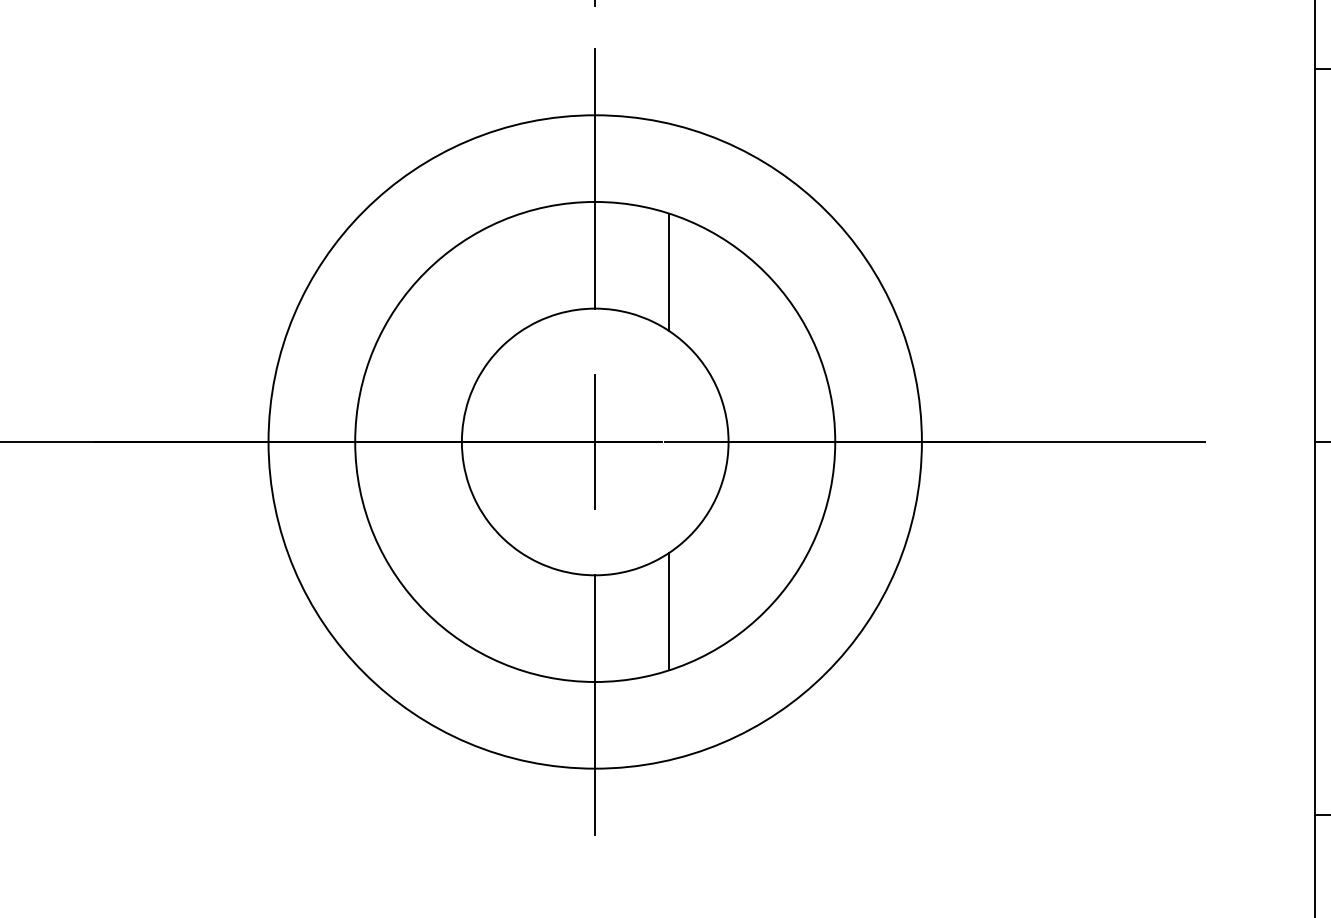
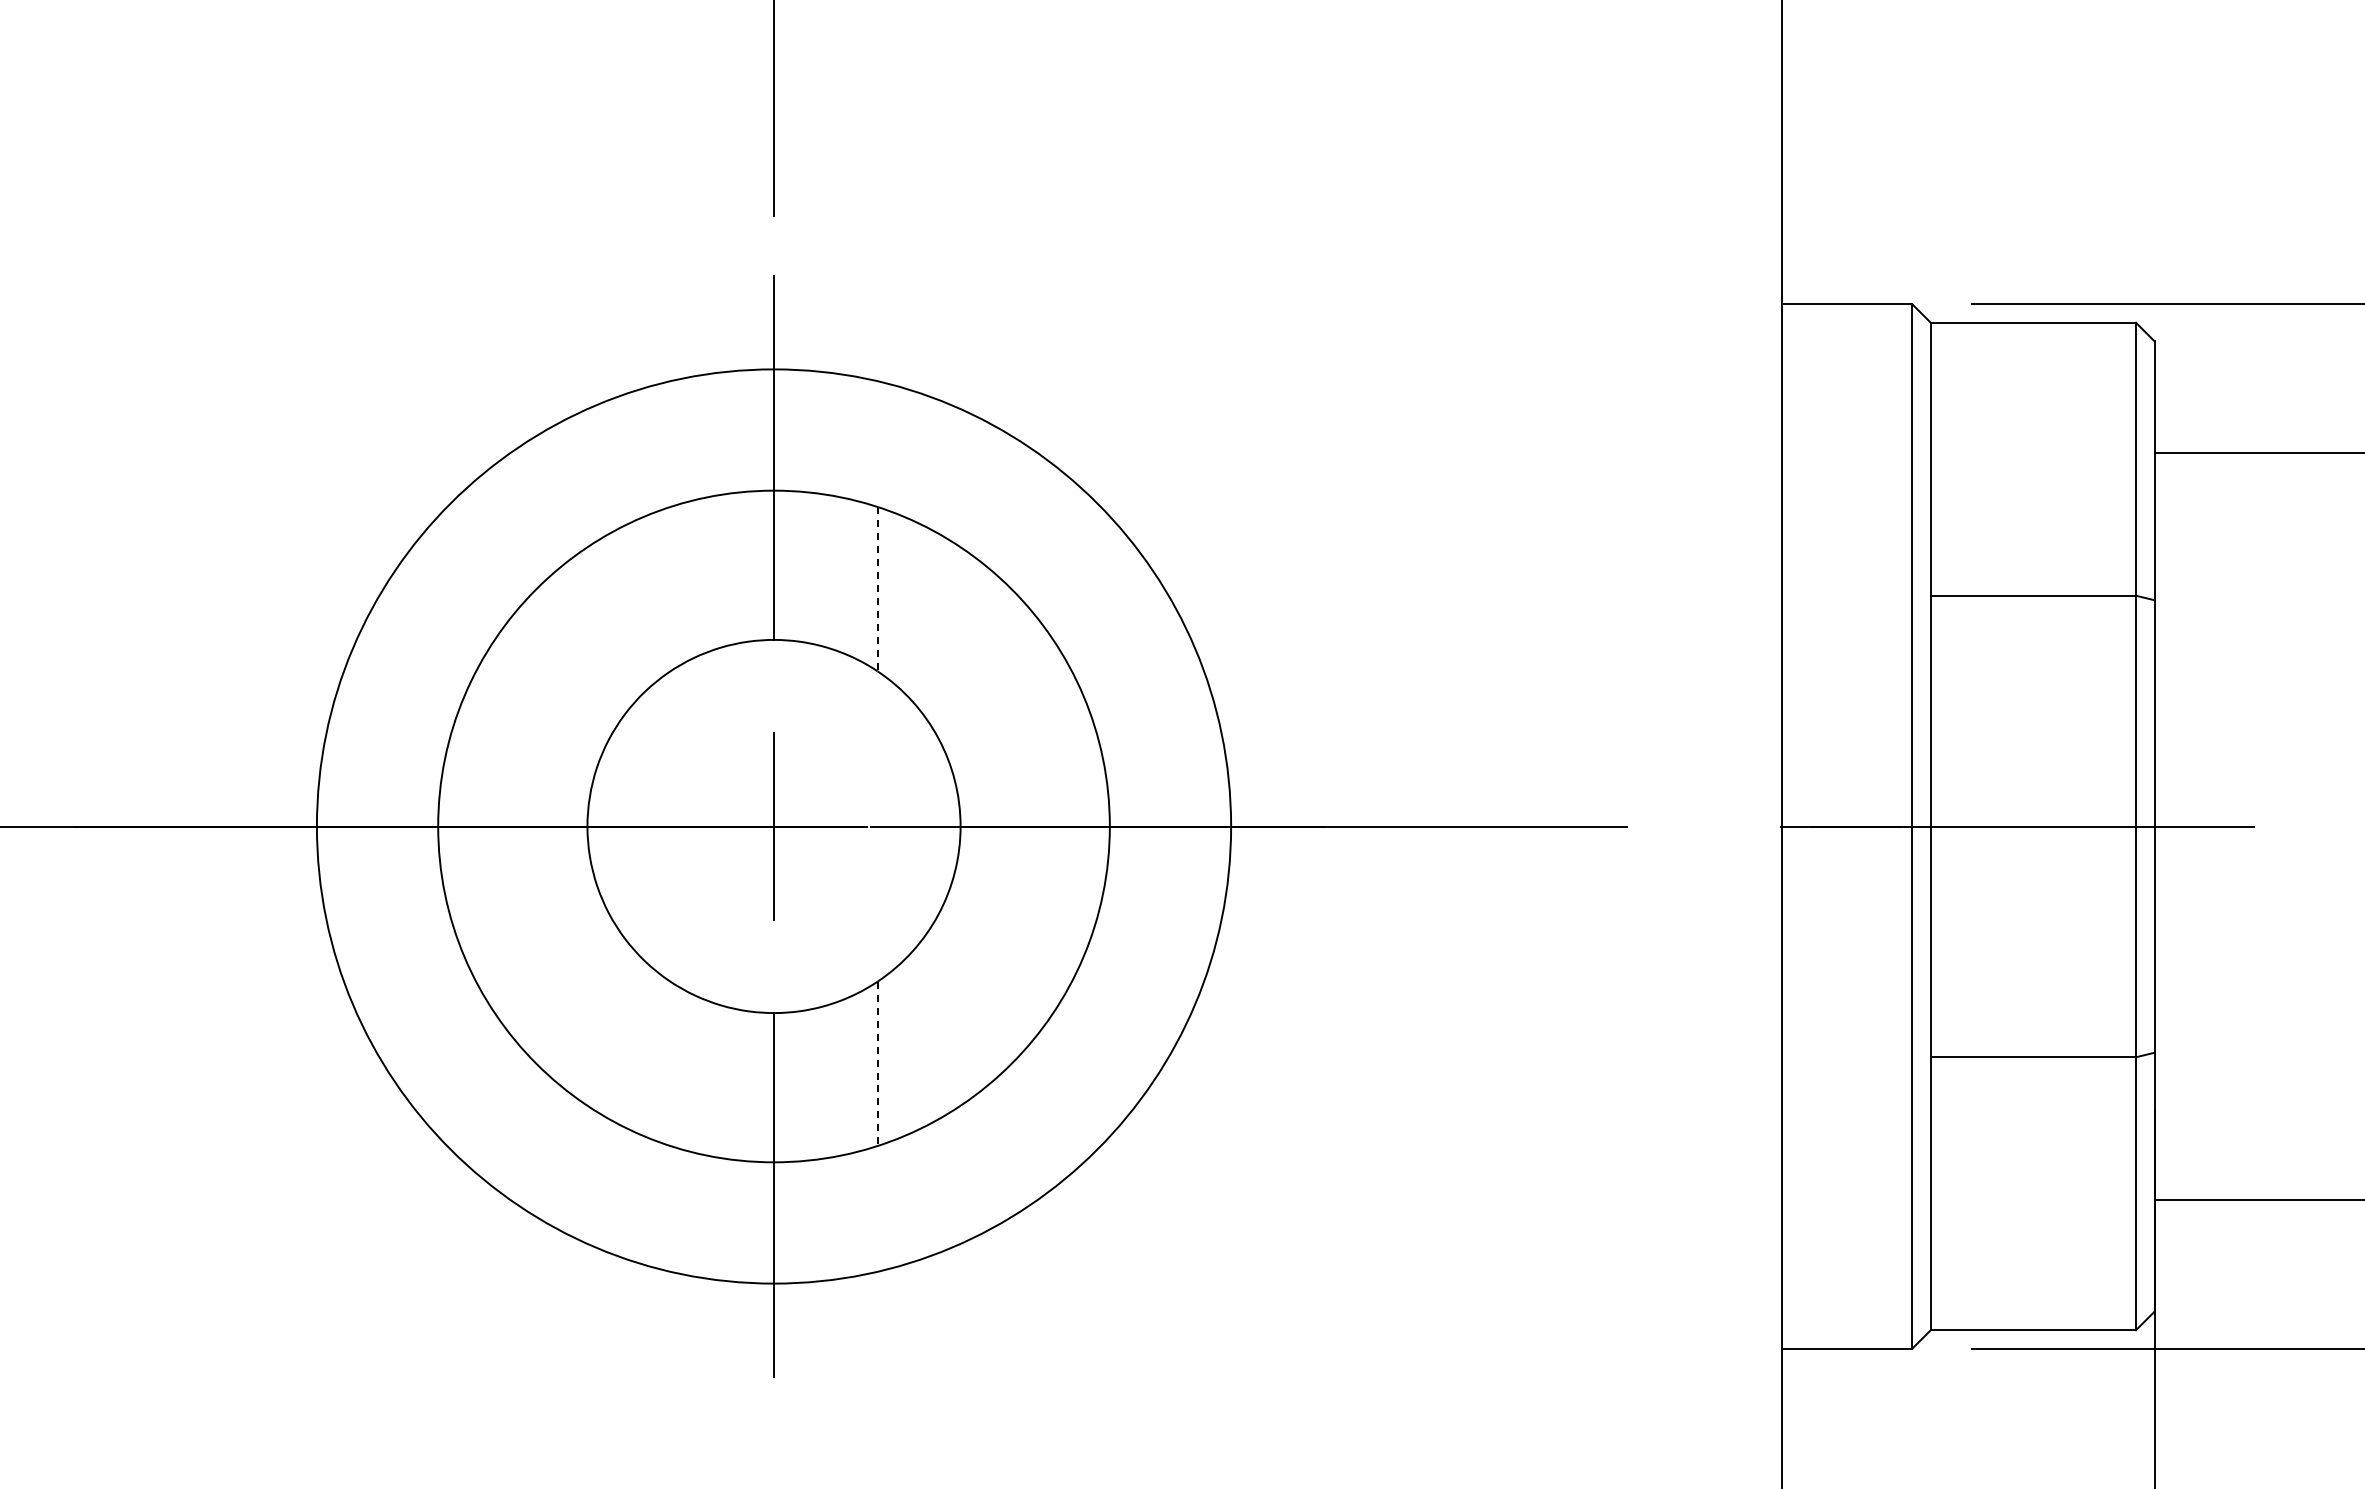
line: (669, 272) -> (877, 589), solid -> dashed
line: (669, 612) -> (877, 1064), solid -> dashed

